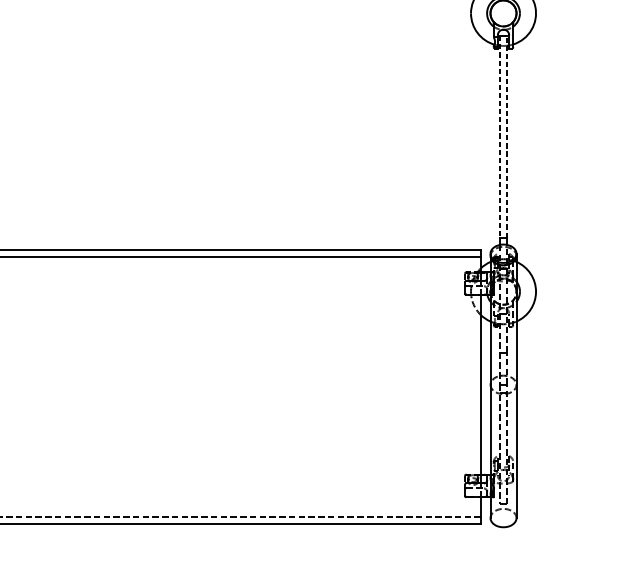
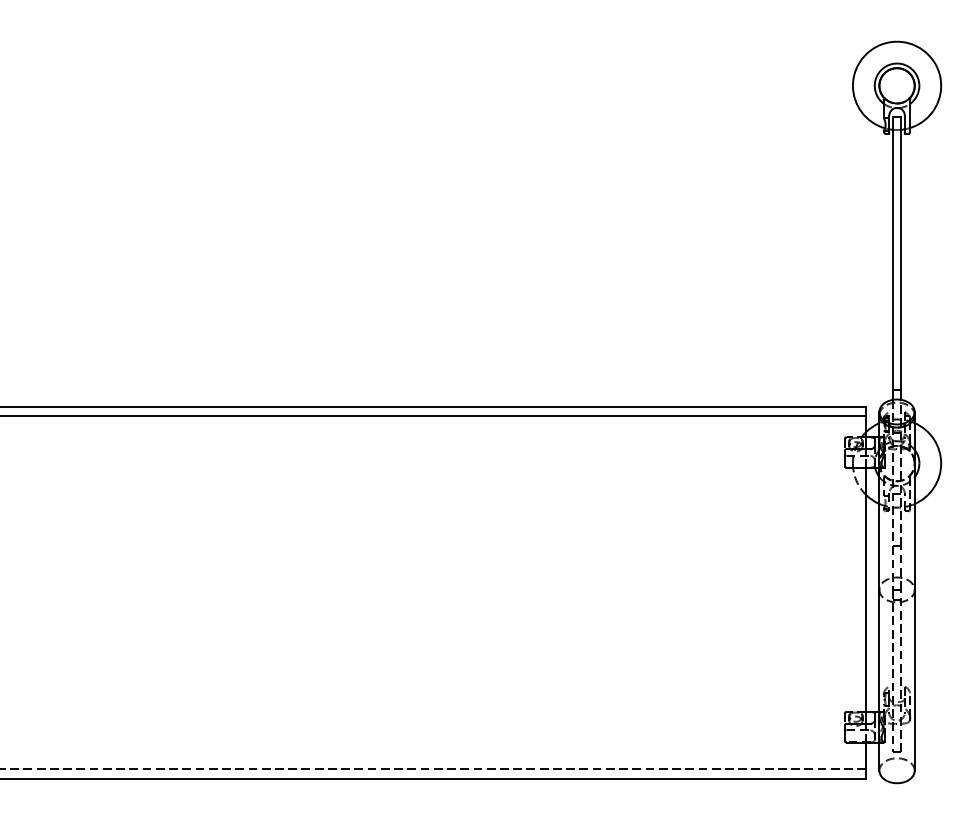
line: (500, 136) -> (892, 253), dashed -> solid
line: (506, 136) -> (901, 253), dashed -> solid

